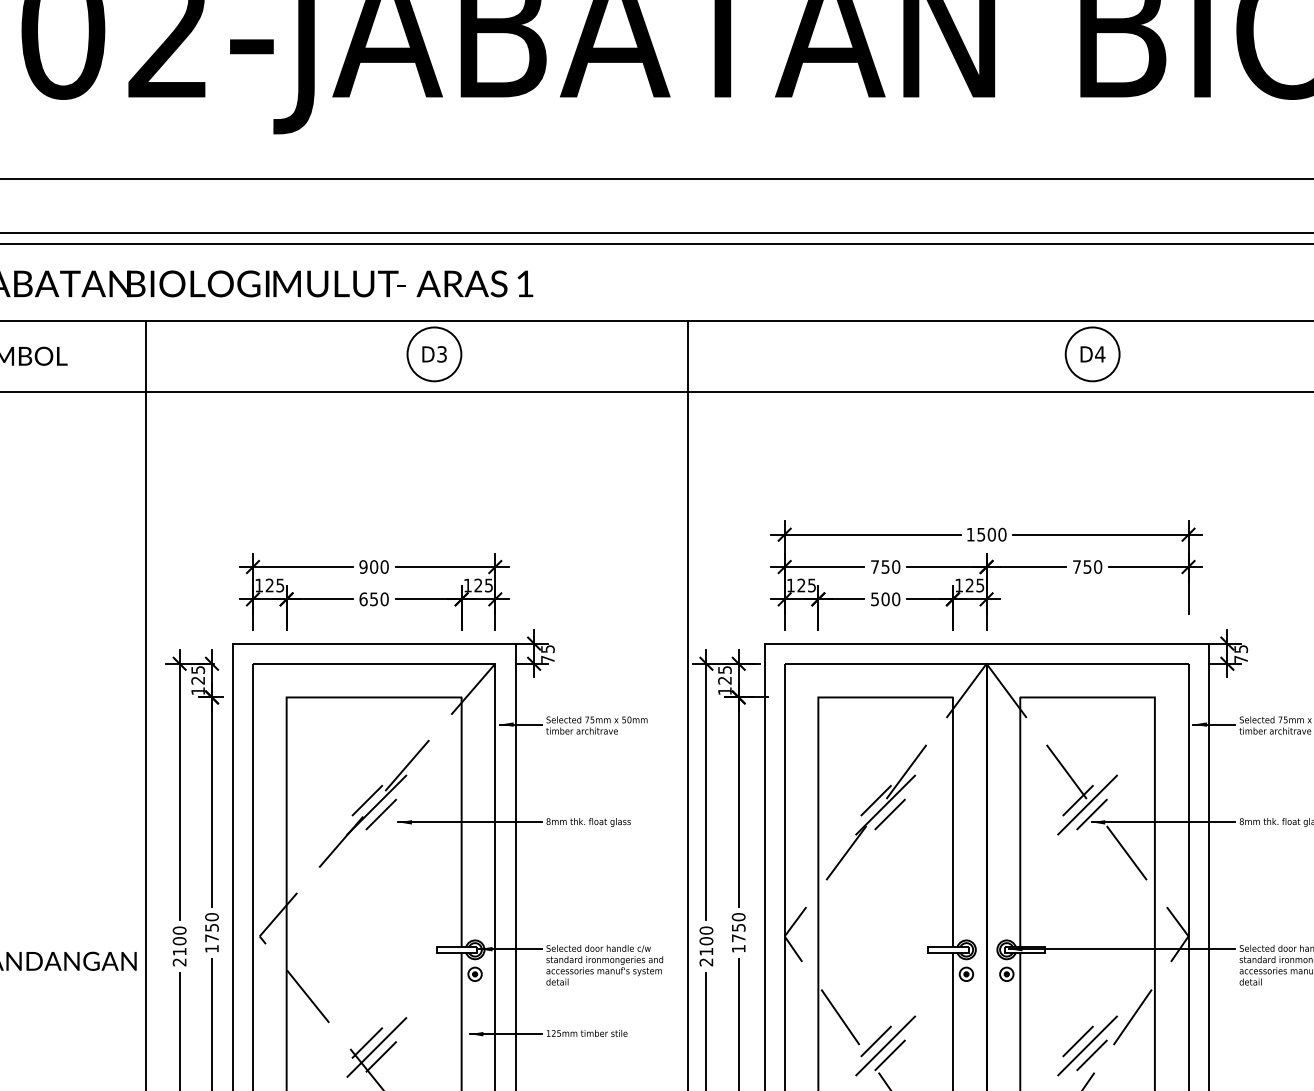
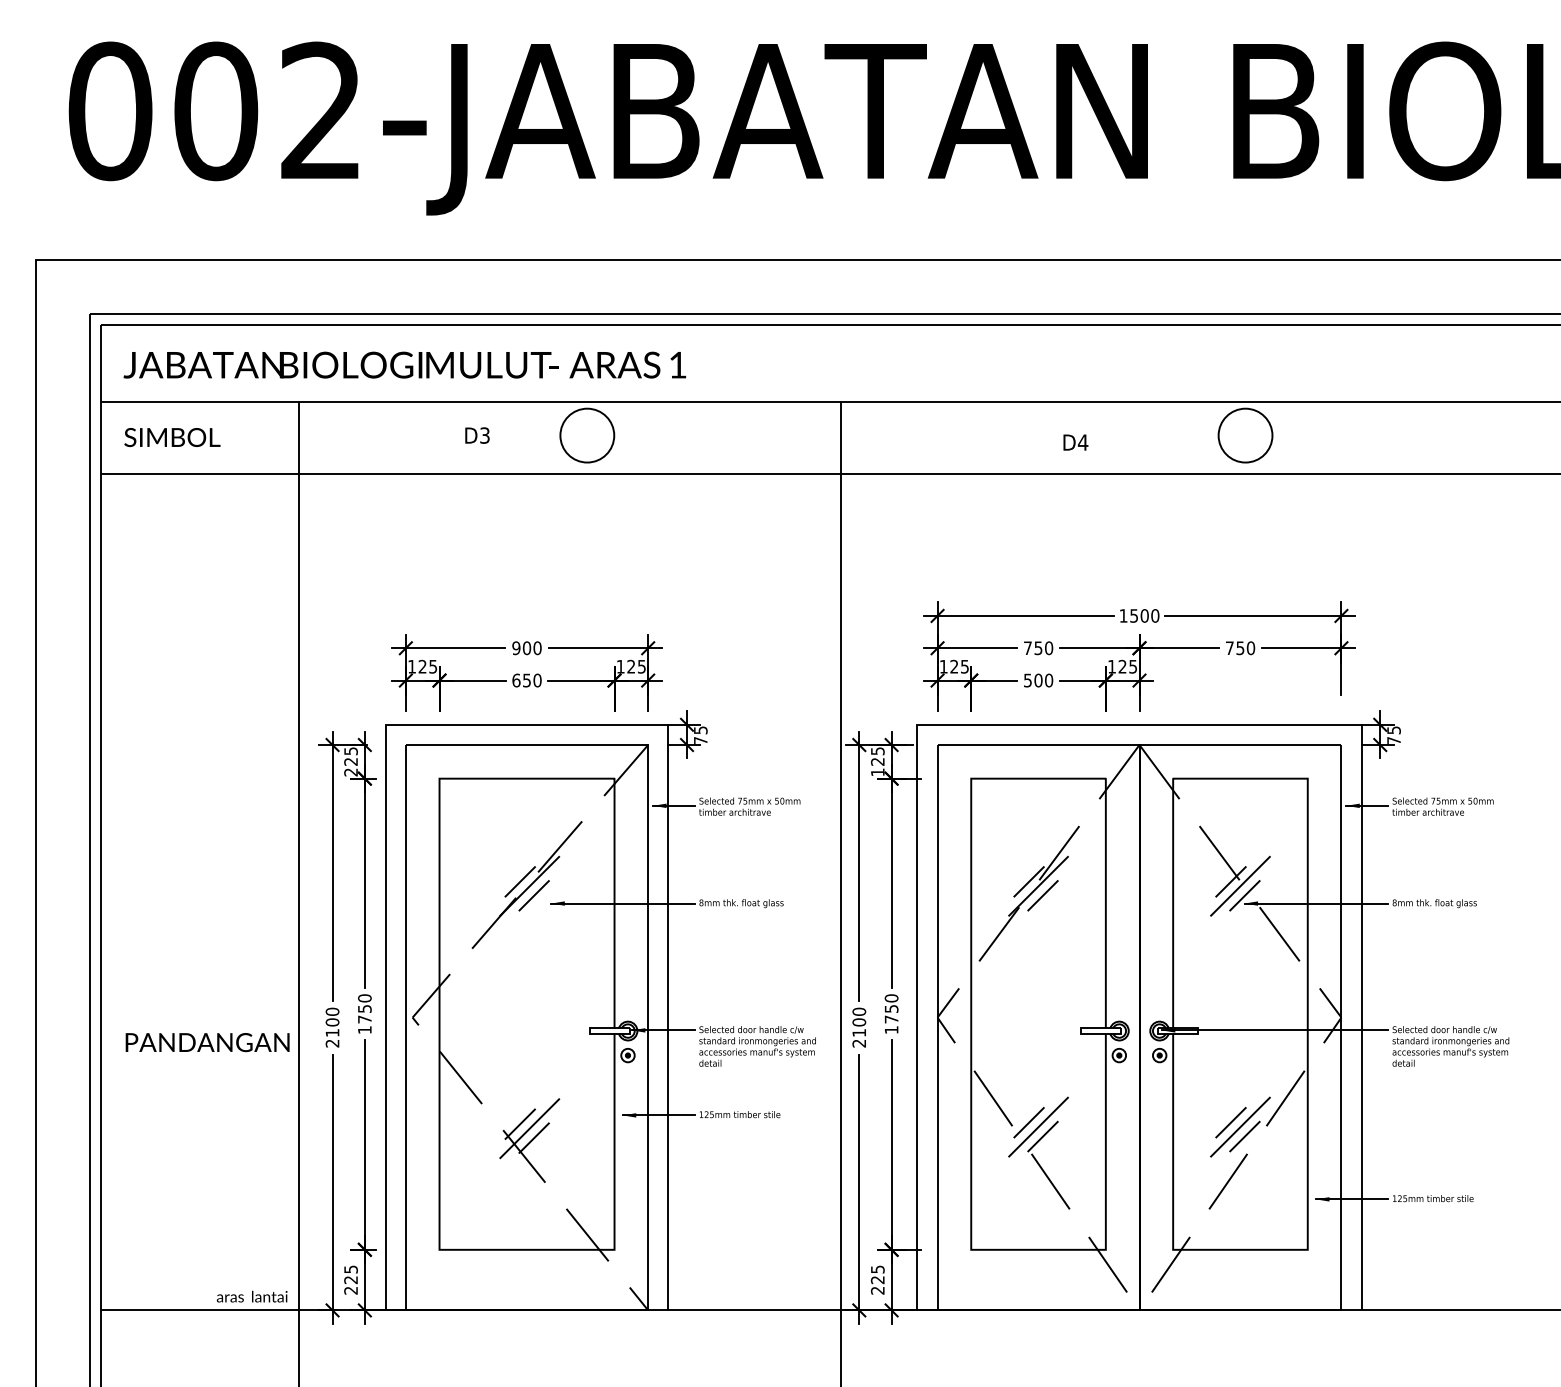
text: (434, 354) -> (477, 435), moved
text: (1092, 354) -> (1075, 442), moved
text: (197, 691) -> (350, 772), 125 -> 225

